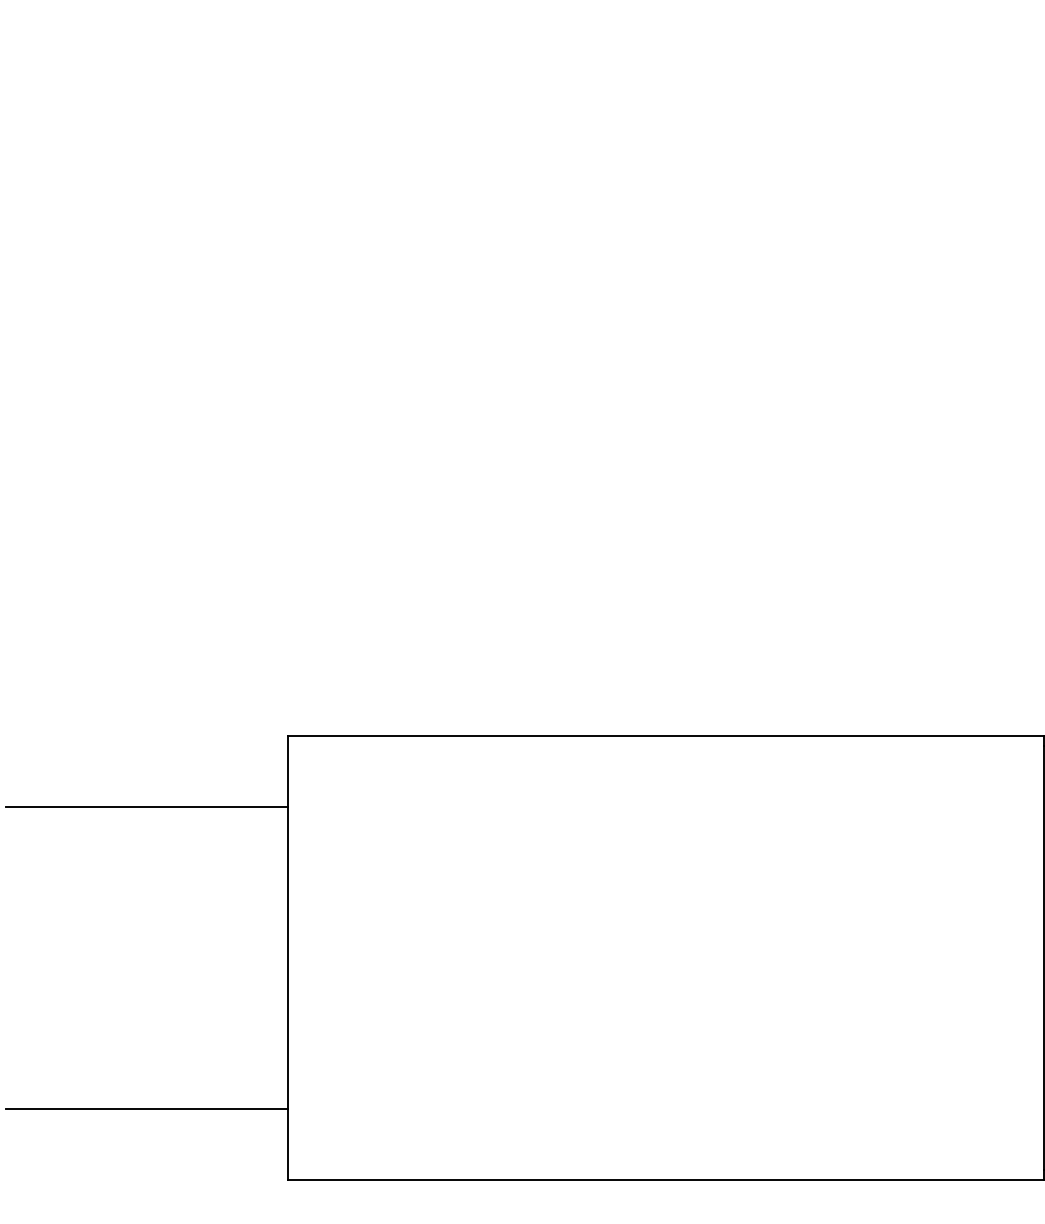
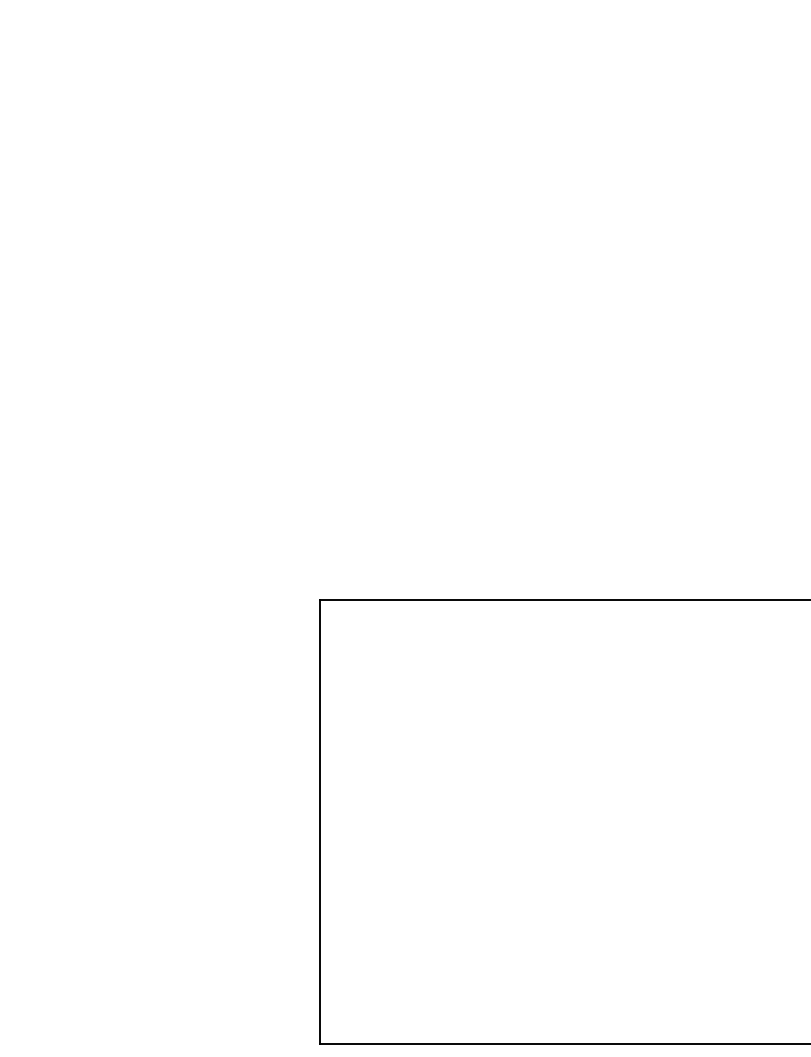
line: (146, 806) -> (179, 670), removed
line: (146, 1109) -> (179, 973), removed

